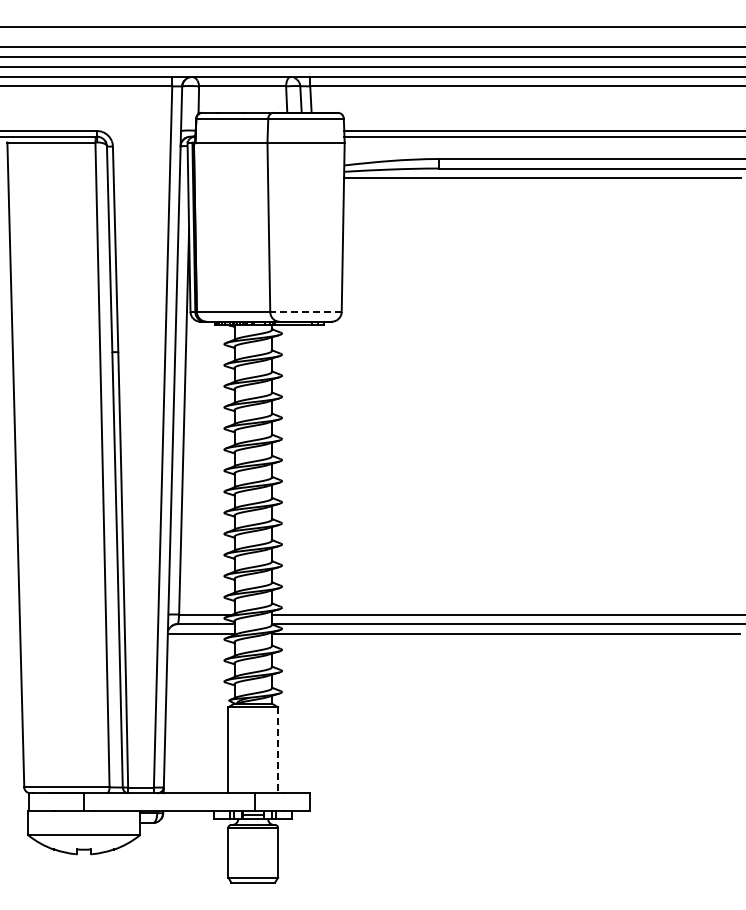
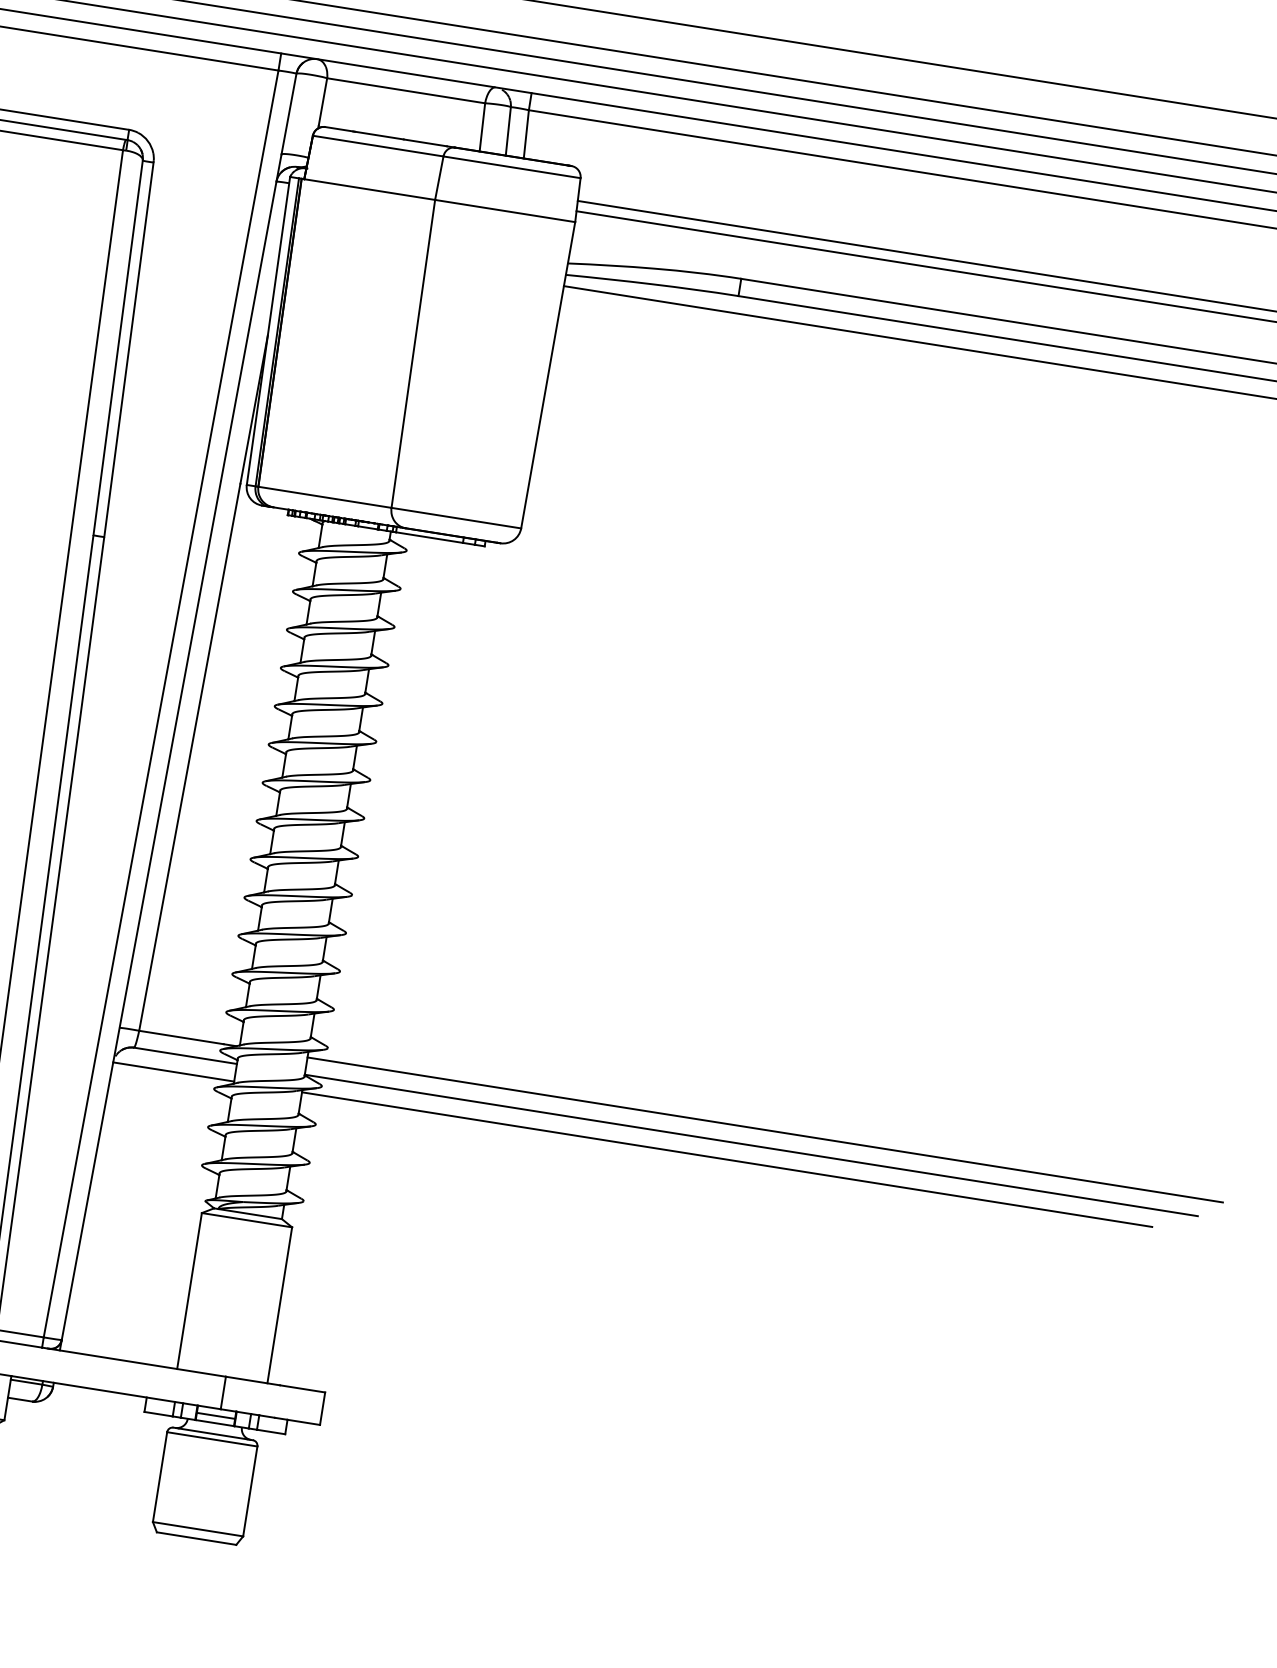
line: (305, 311) -> (455, 517), dashed -> solid
line: (278, 750) -> (280, 1305), dashed -> solid

